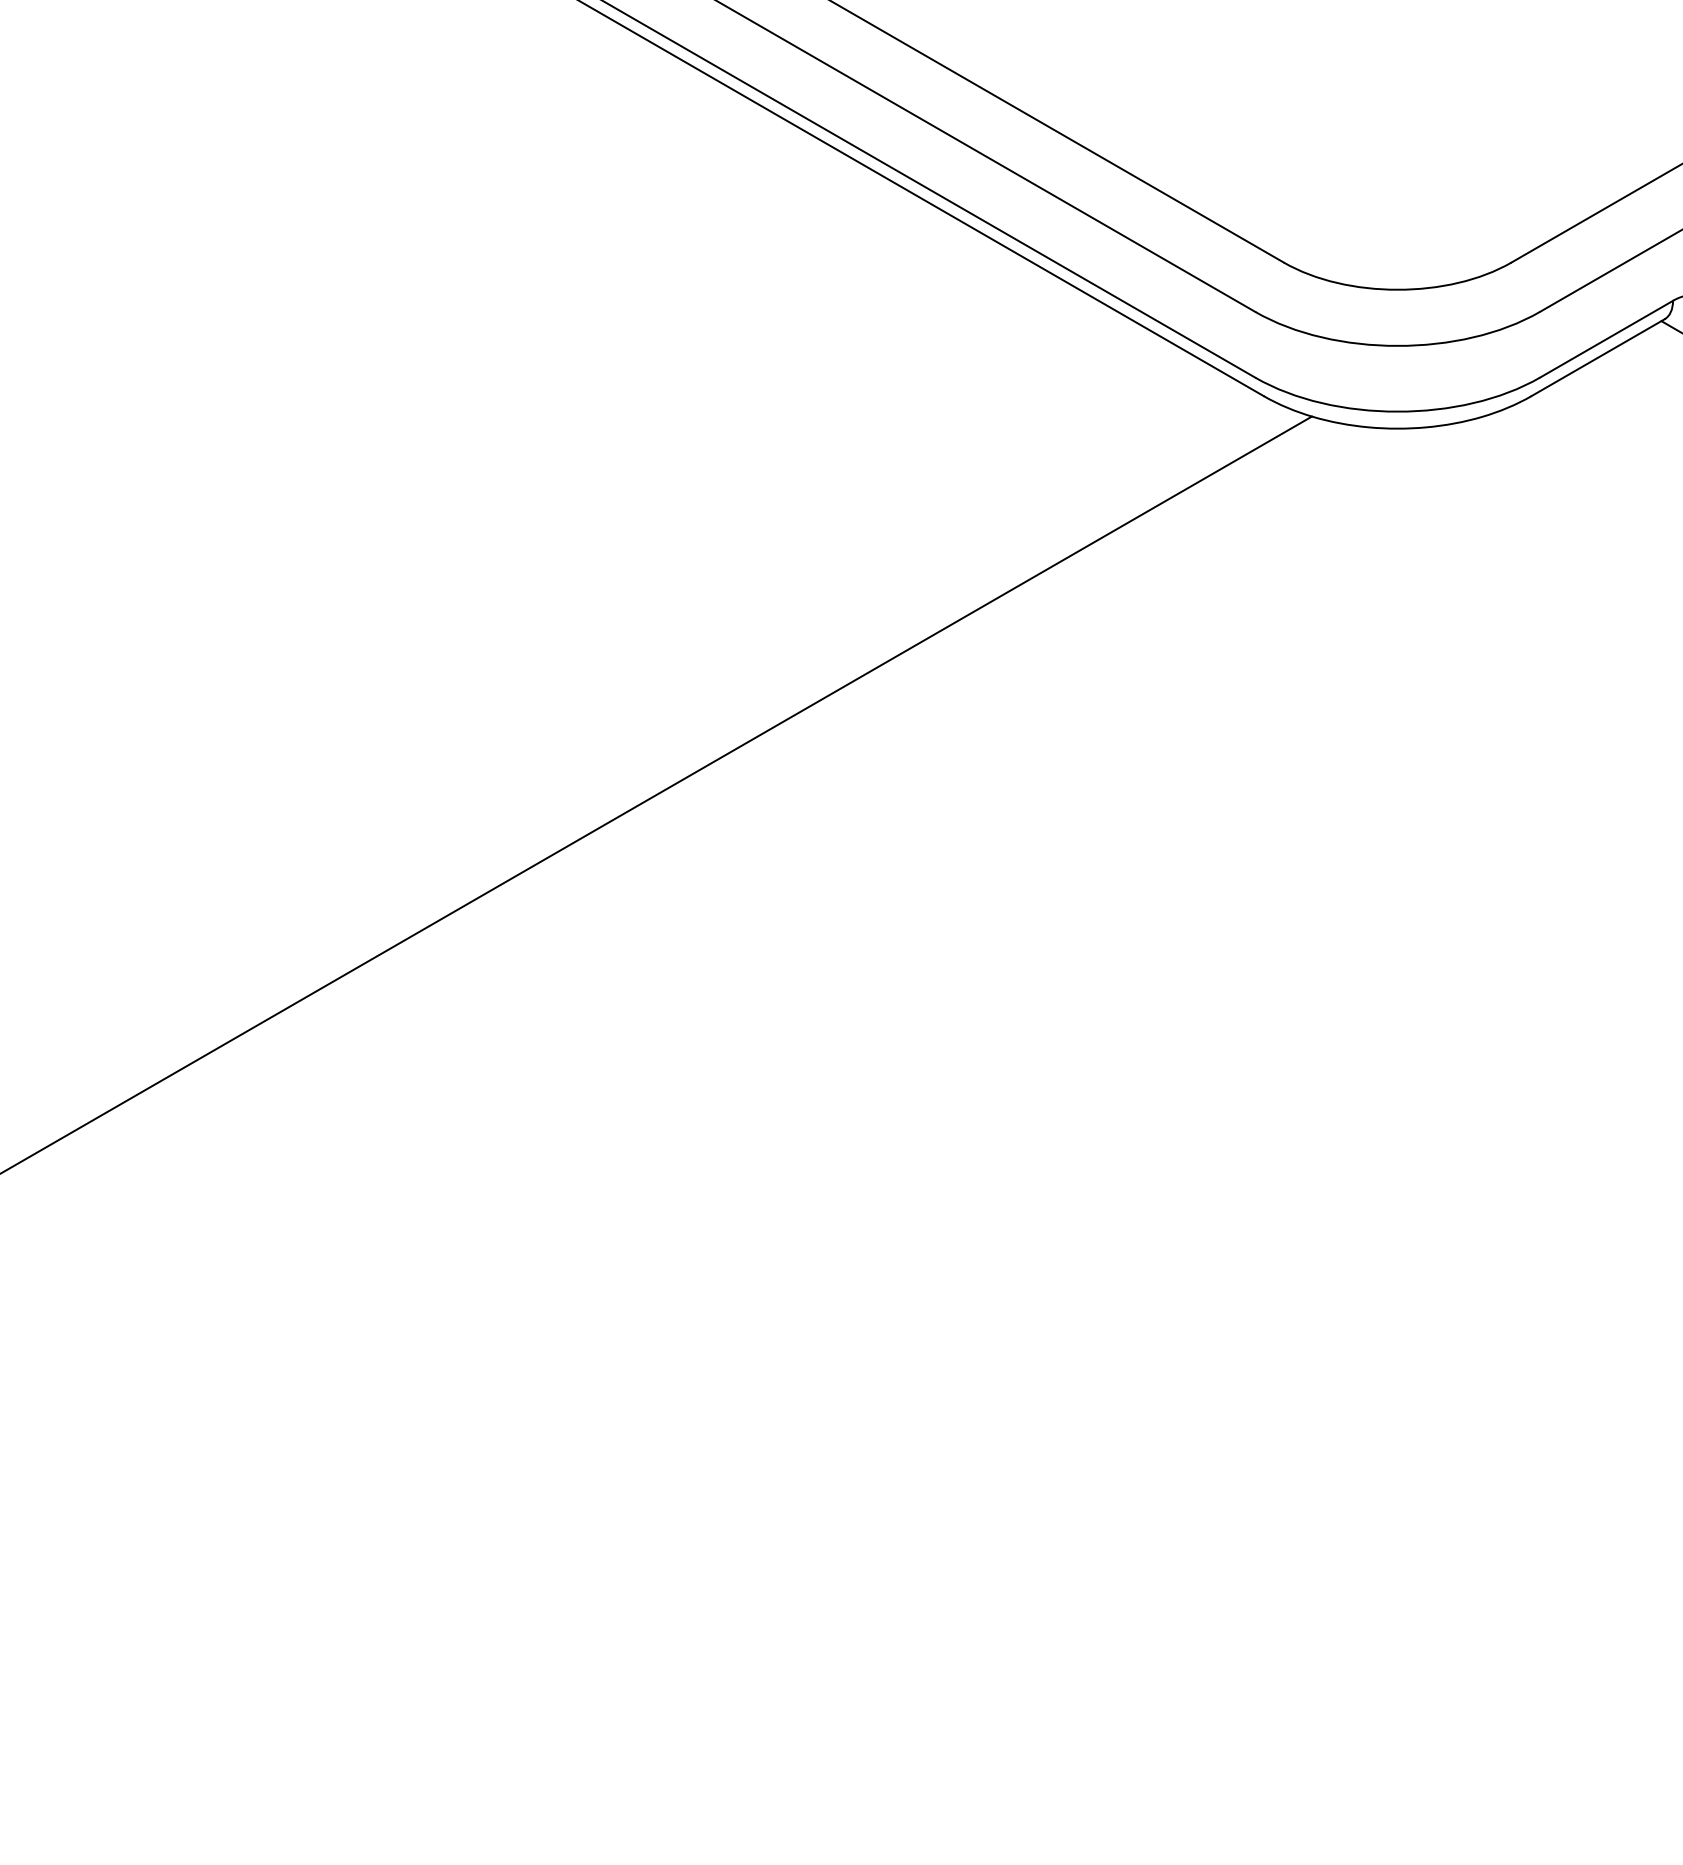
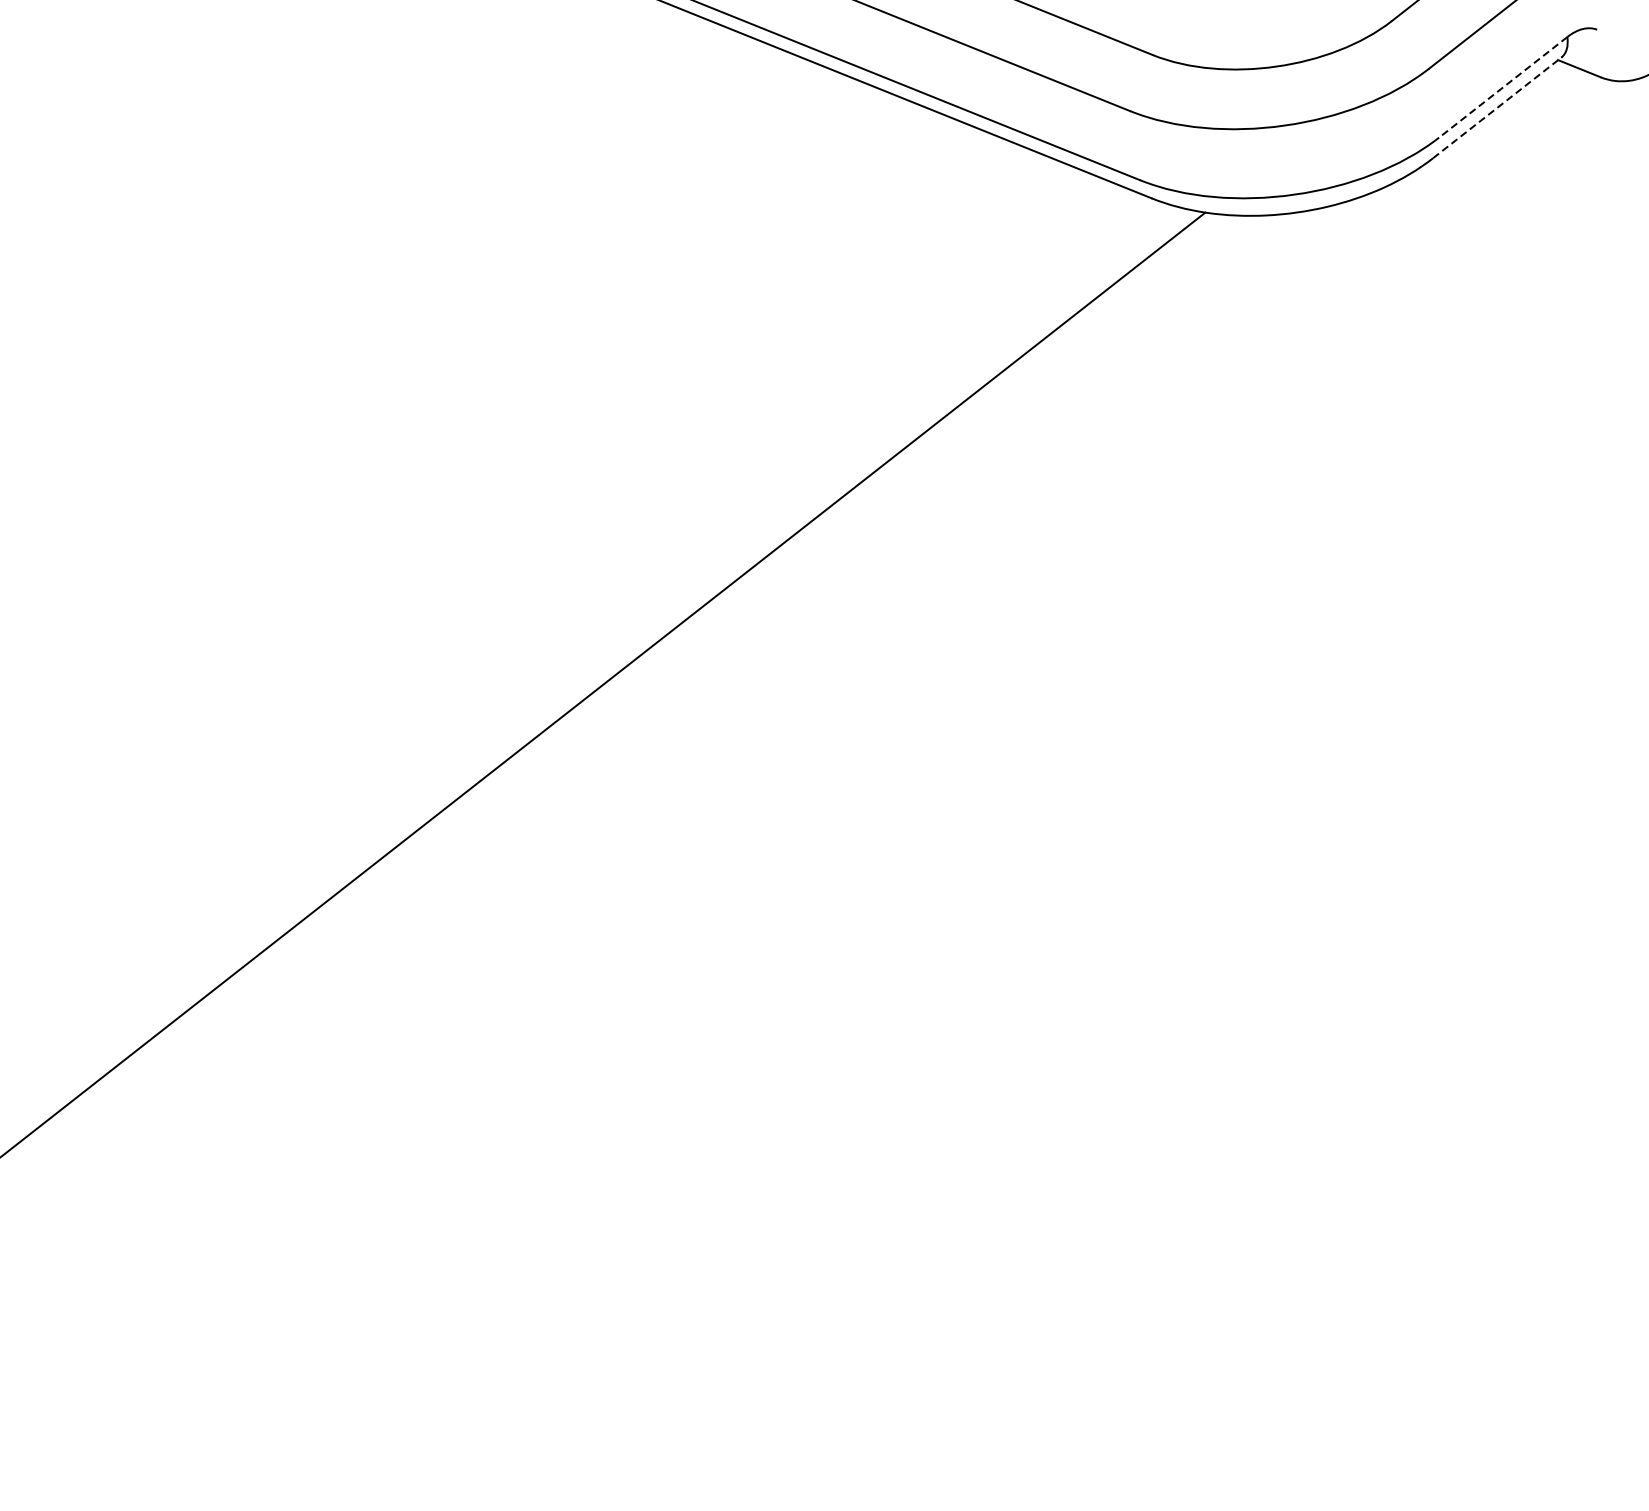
line: (1606, 339) -> (1503, 87), solid -> dashed
line: (1598, 357) -> (1497, 107), solid -> dashed

